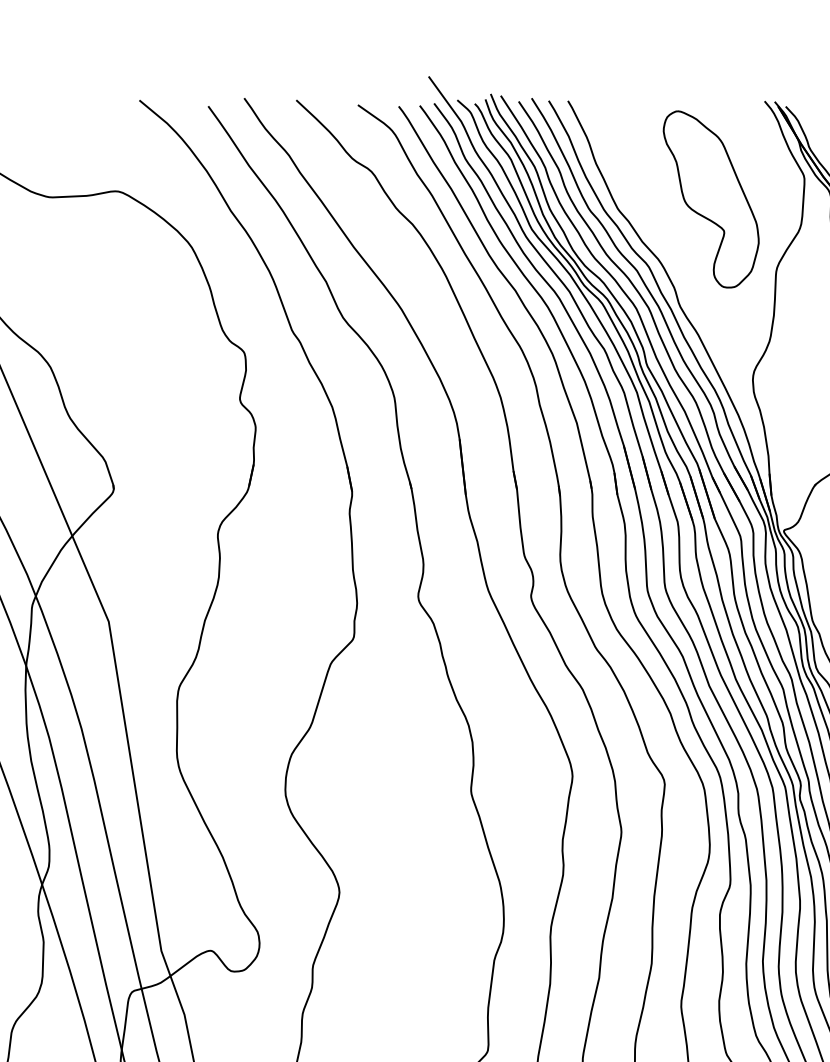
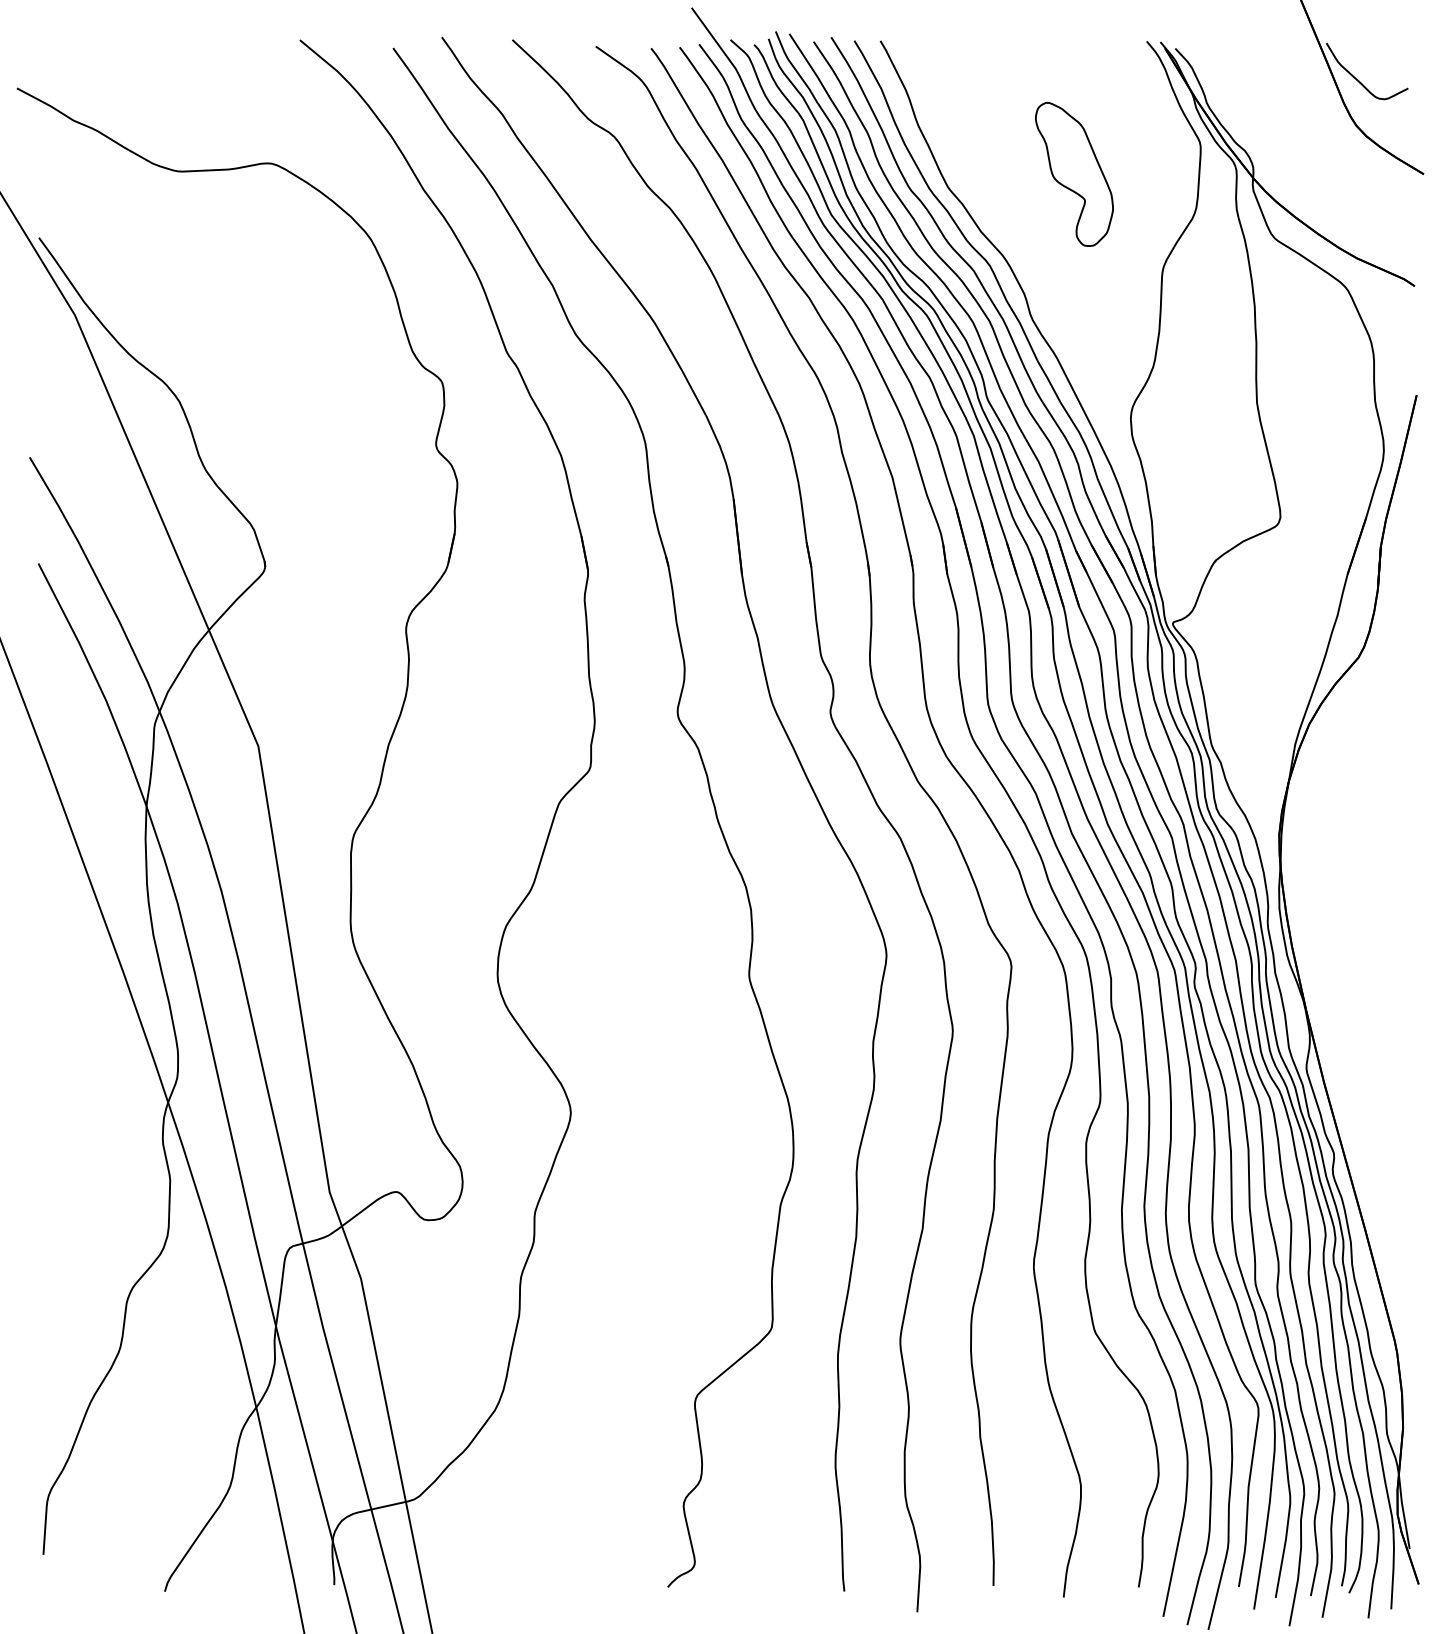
part: (711, 199) -> (1074, 174), size x0.6

